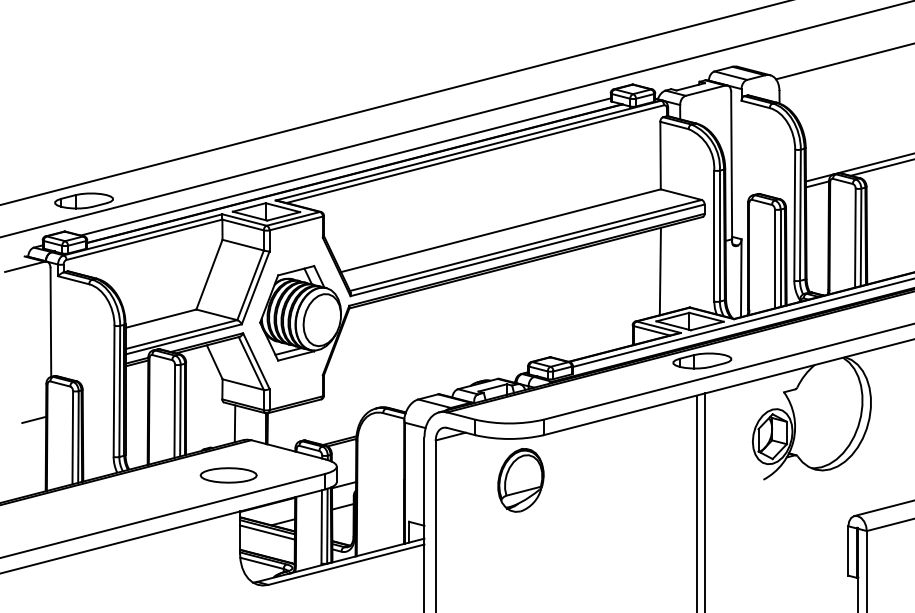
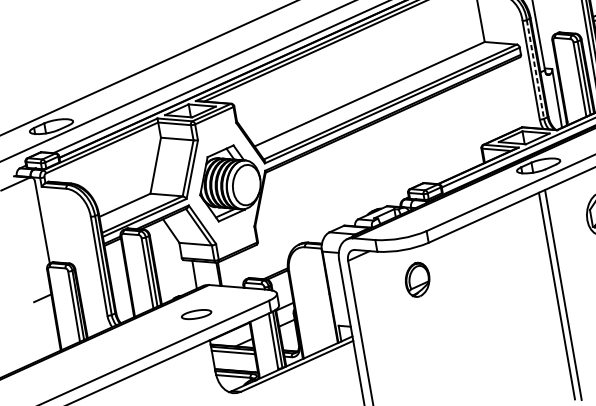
line: (719, 236) -> (535, 69), solid -> dashed
line: (659, 271) -> (494, 104), removed
part: (228, 475) -> (196, 314), size x0.7
part: (520, 480) -> (417, 279), size x0.7

